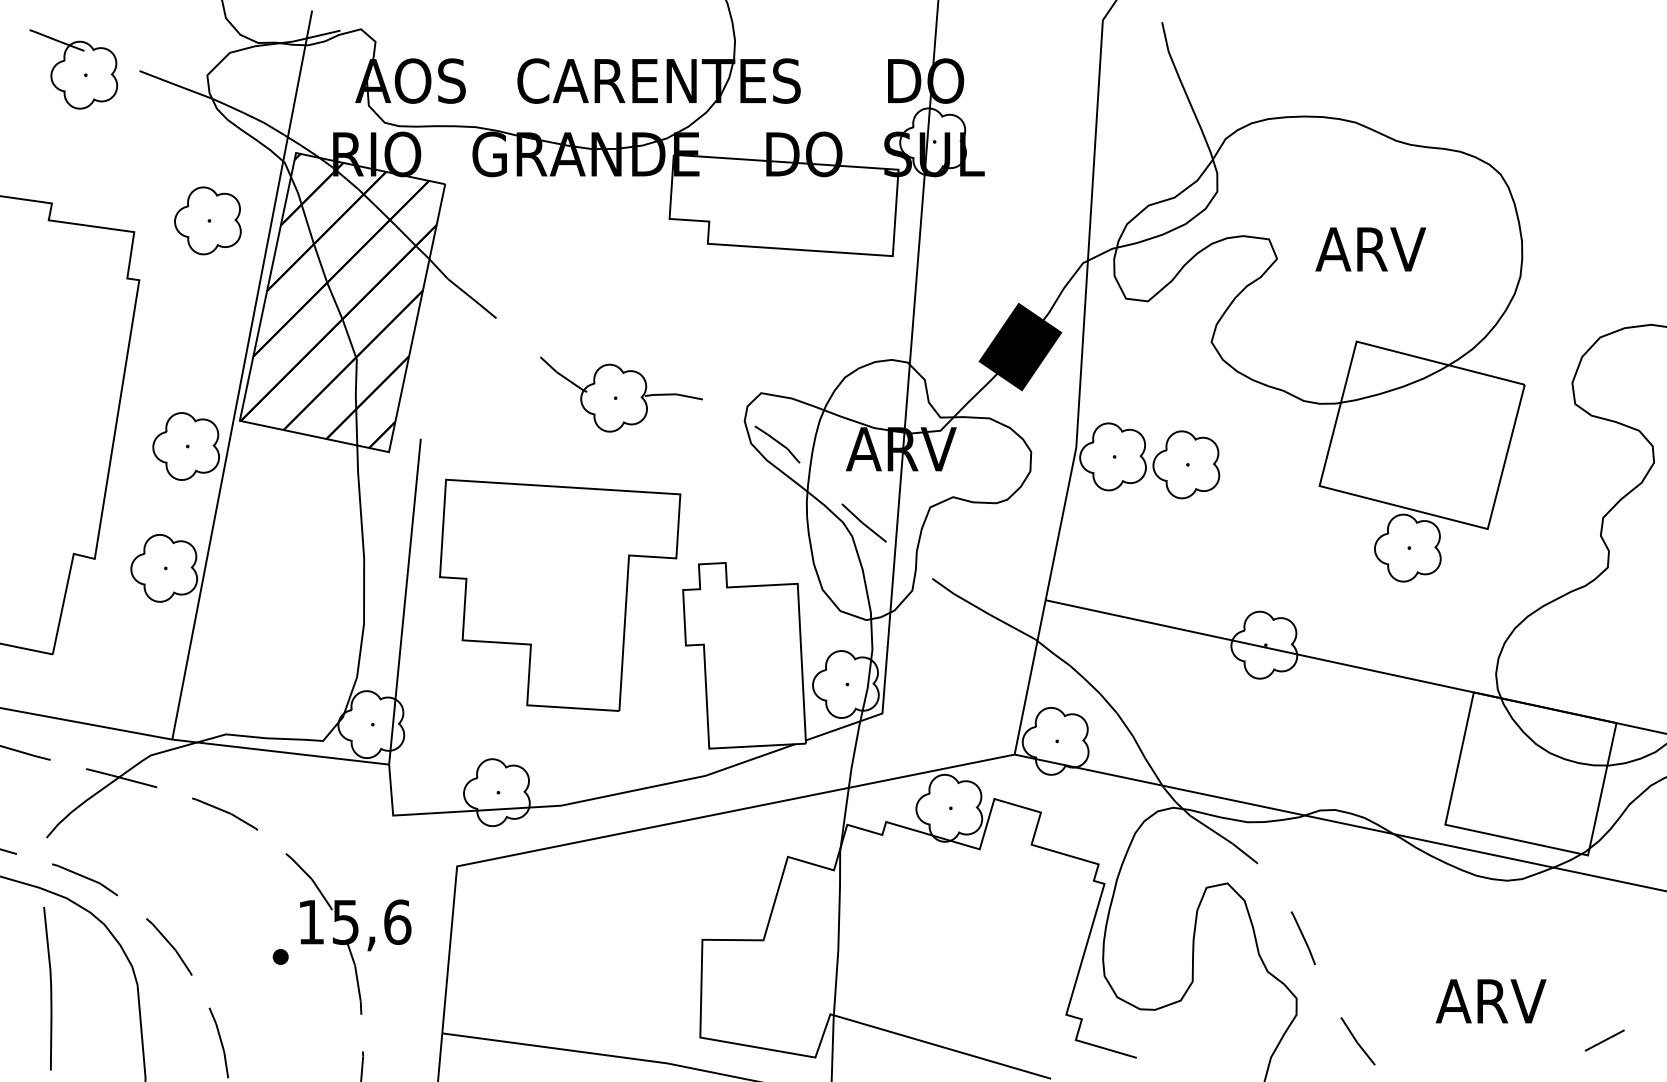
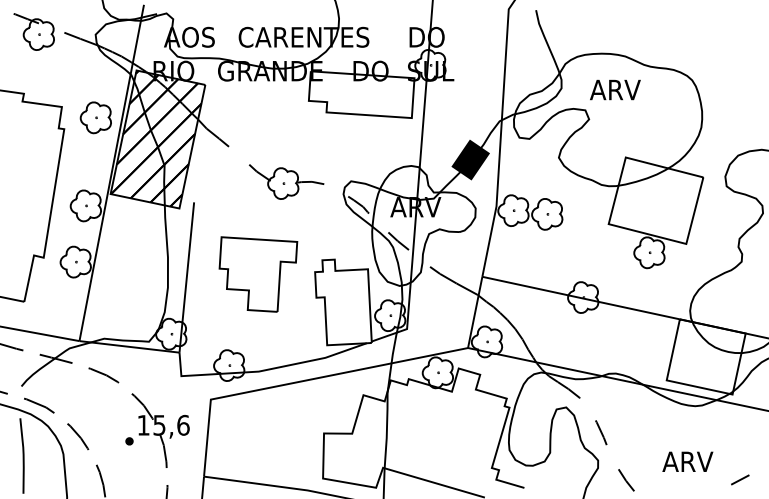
part: (207, 220) -> (95, 117), moved
text: (1371, 248) -> (615, 89), moved
part: (560, 595) -> (258, 274), size x0.7

